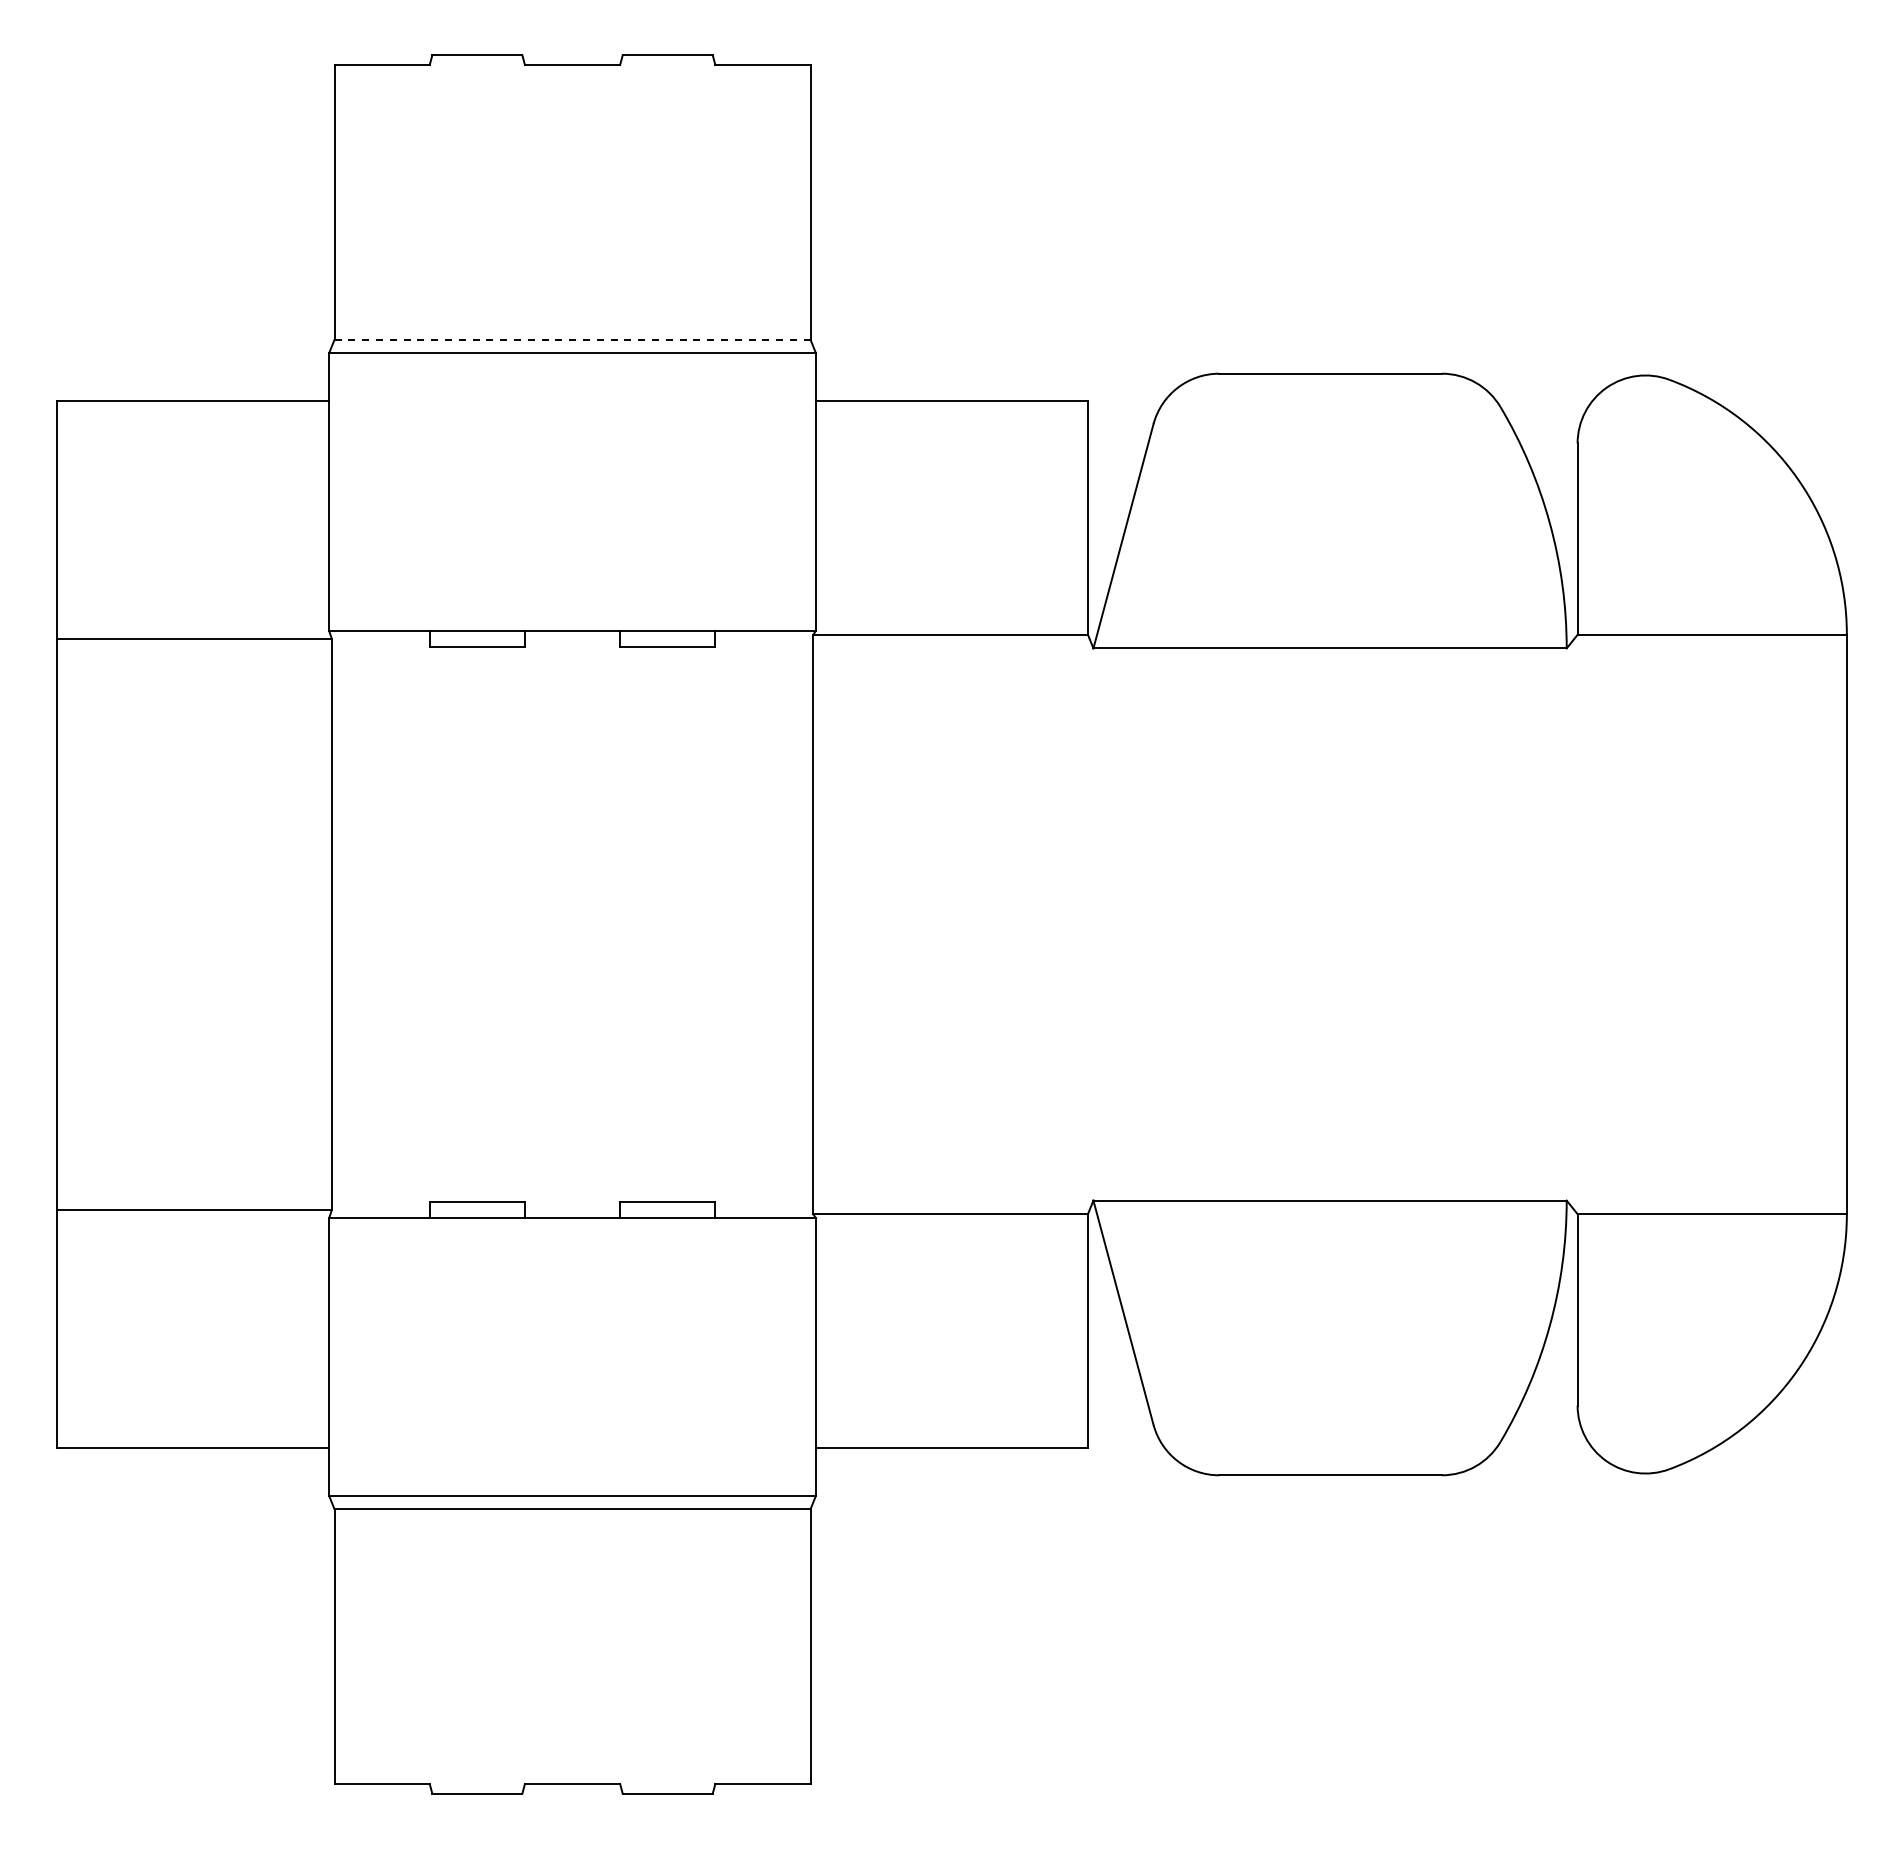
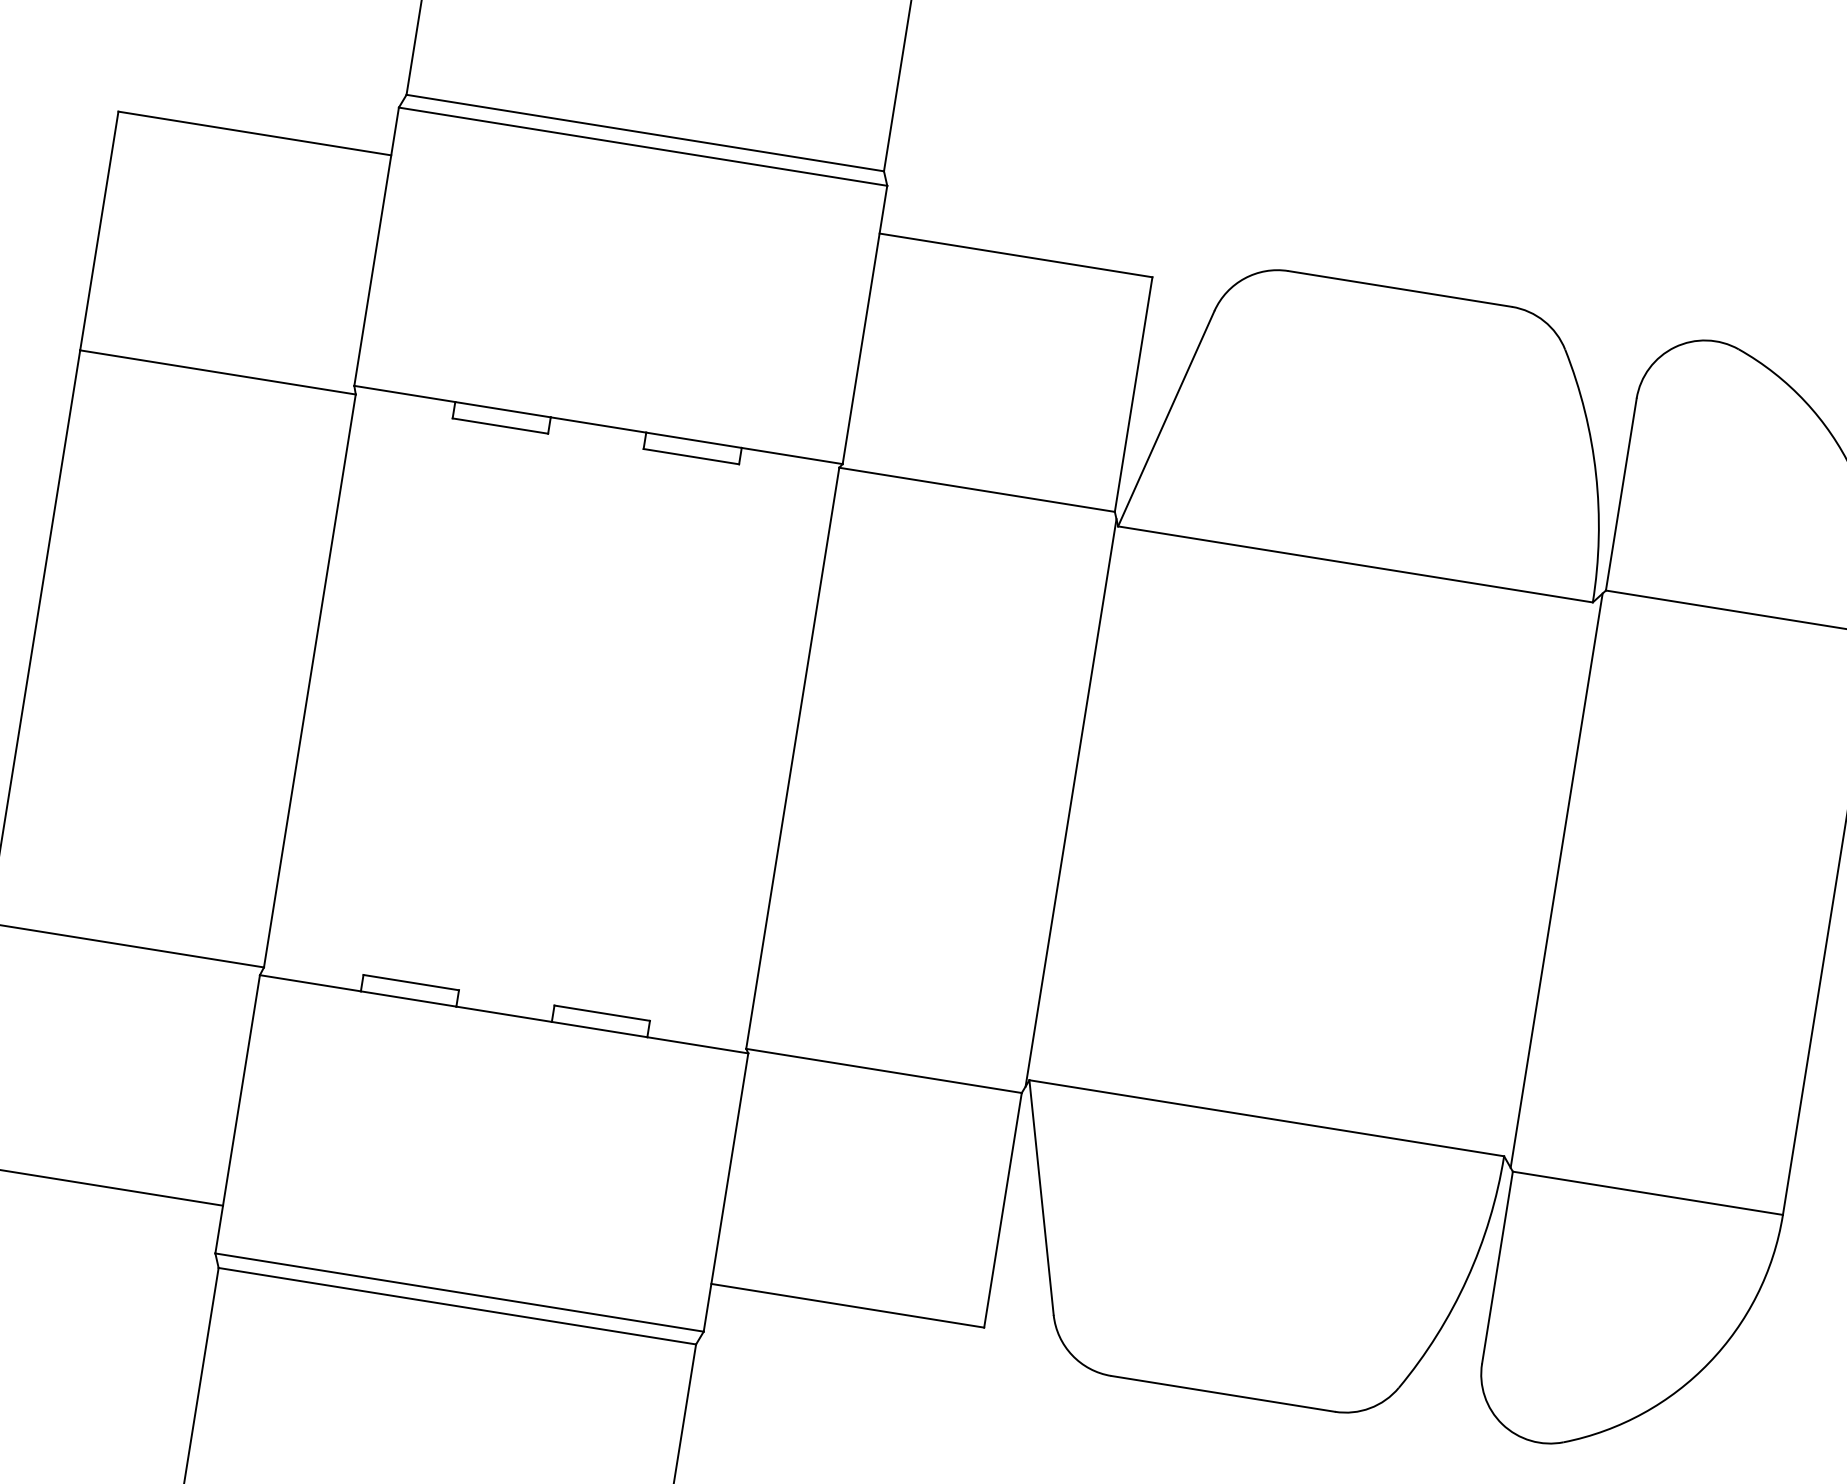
line: (572, 339) -> (645, 132), dashed -> solid
line: (1090, 924) -> (1070, 802), added
line: (1574, 924) -> (1556, 880), added

